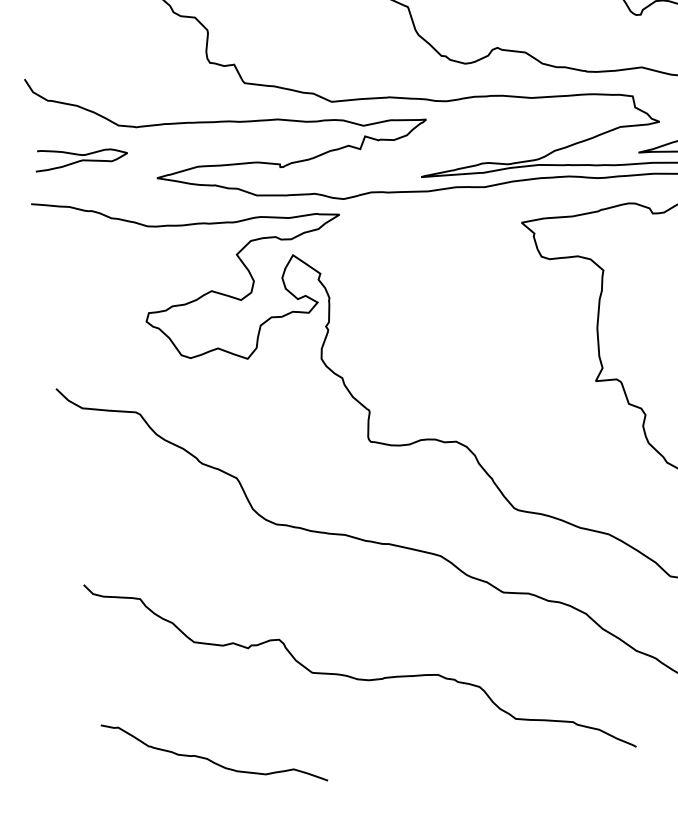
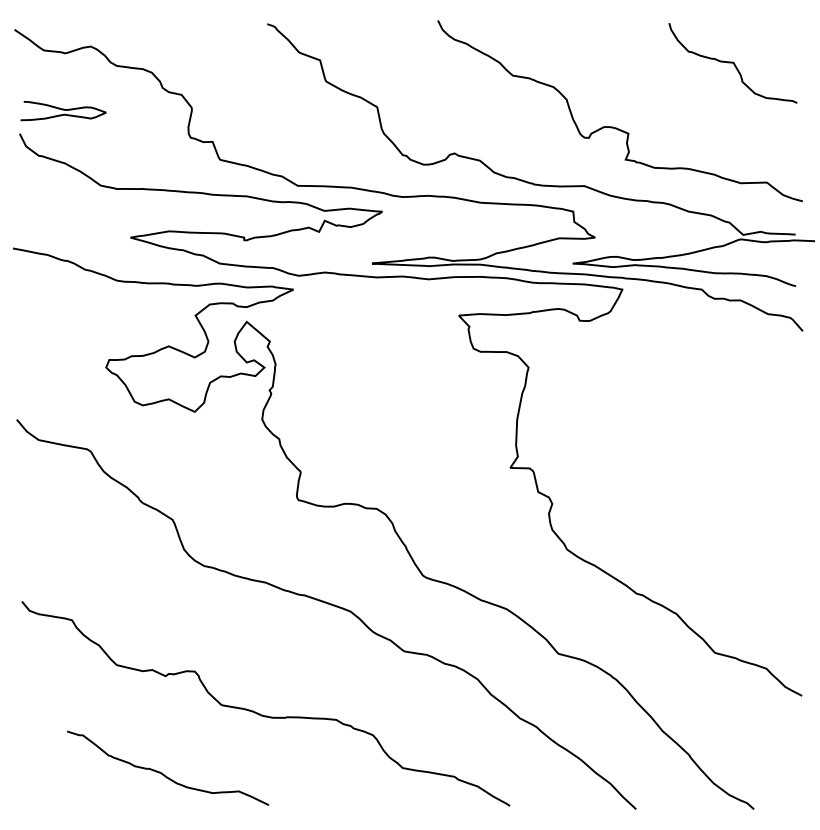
curve: (81, 155) -> (63, 110), moved
curve: (210, 759) -> (163, 773), moved

